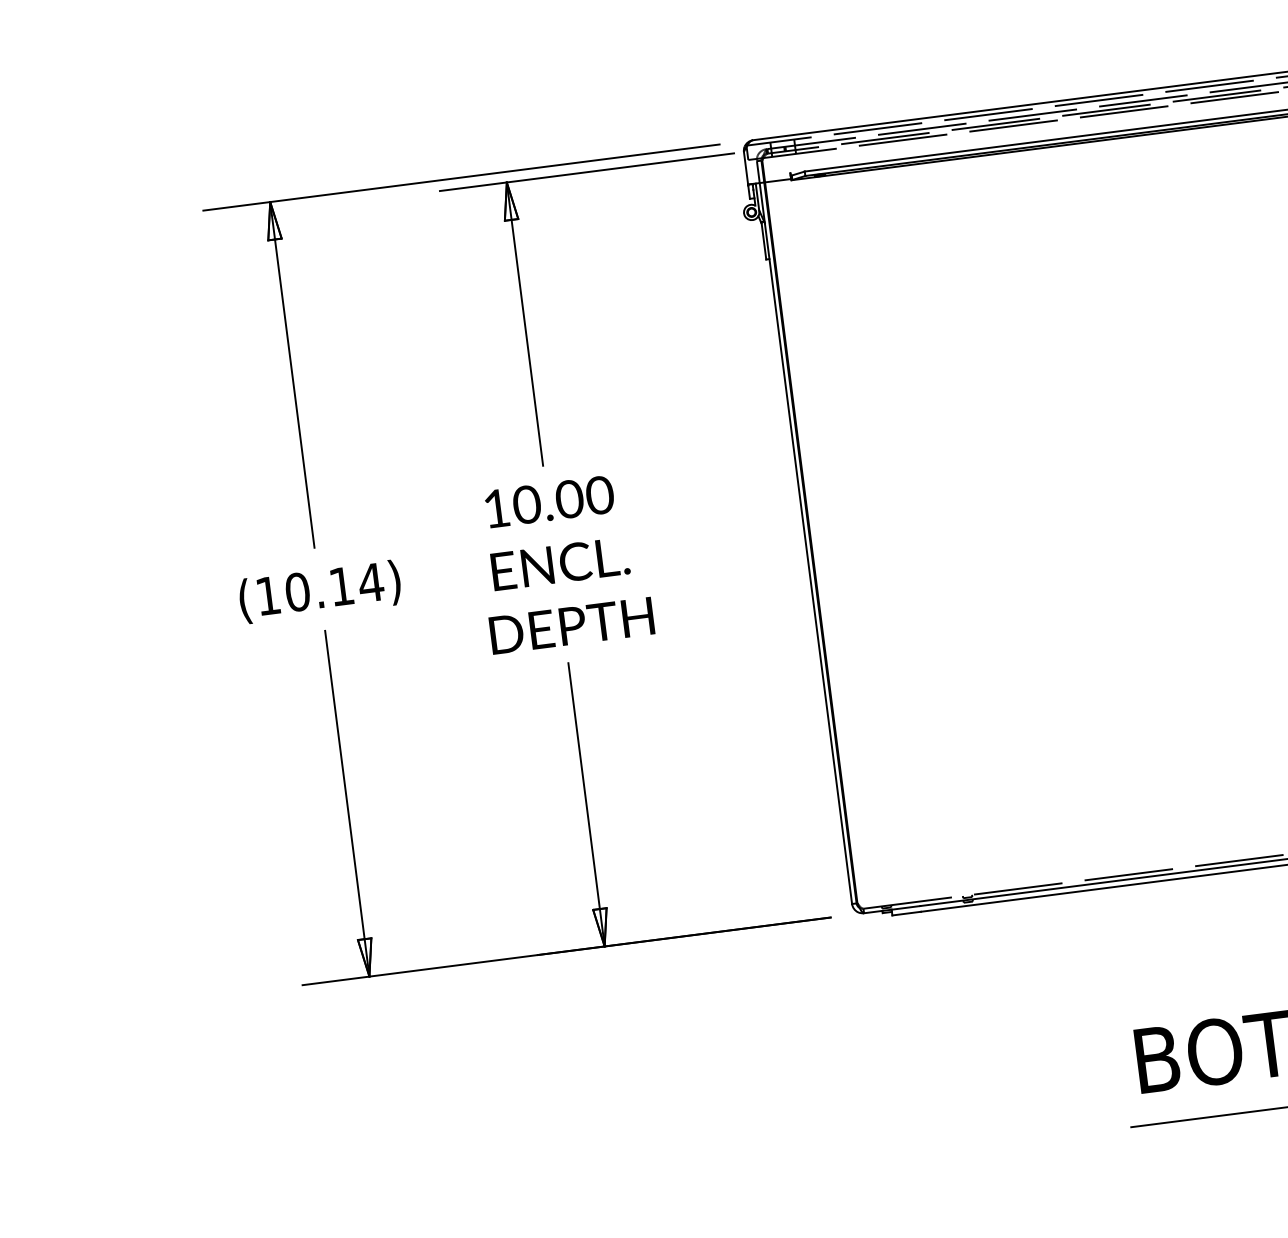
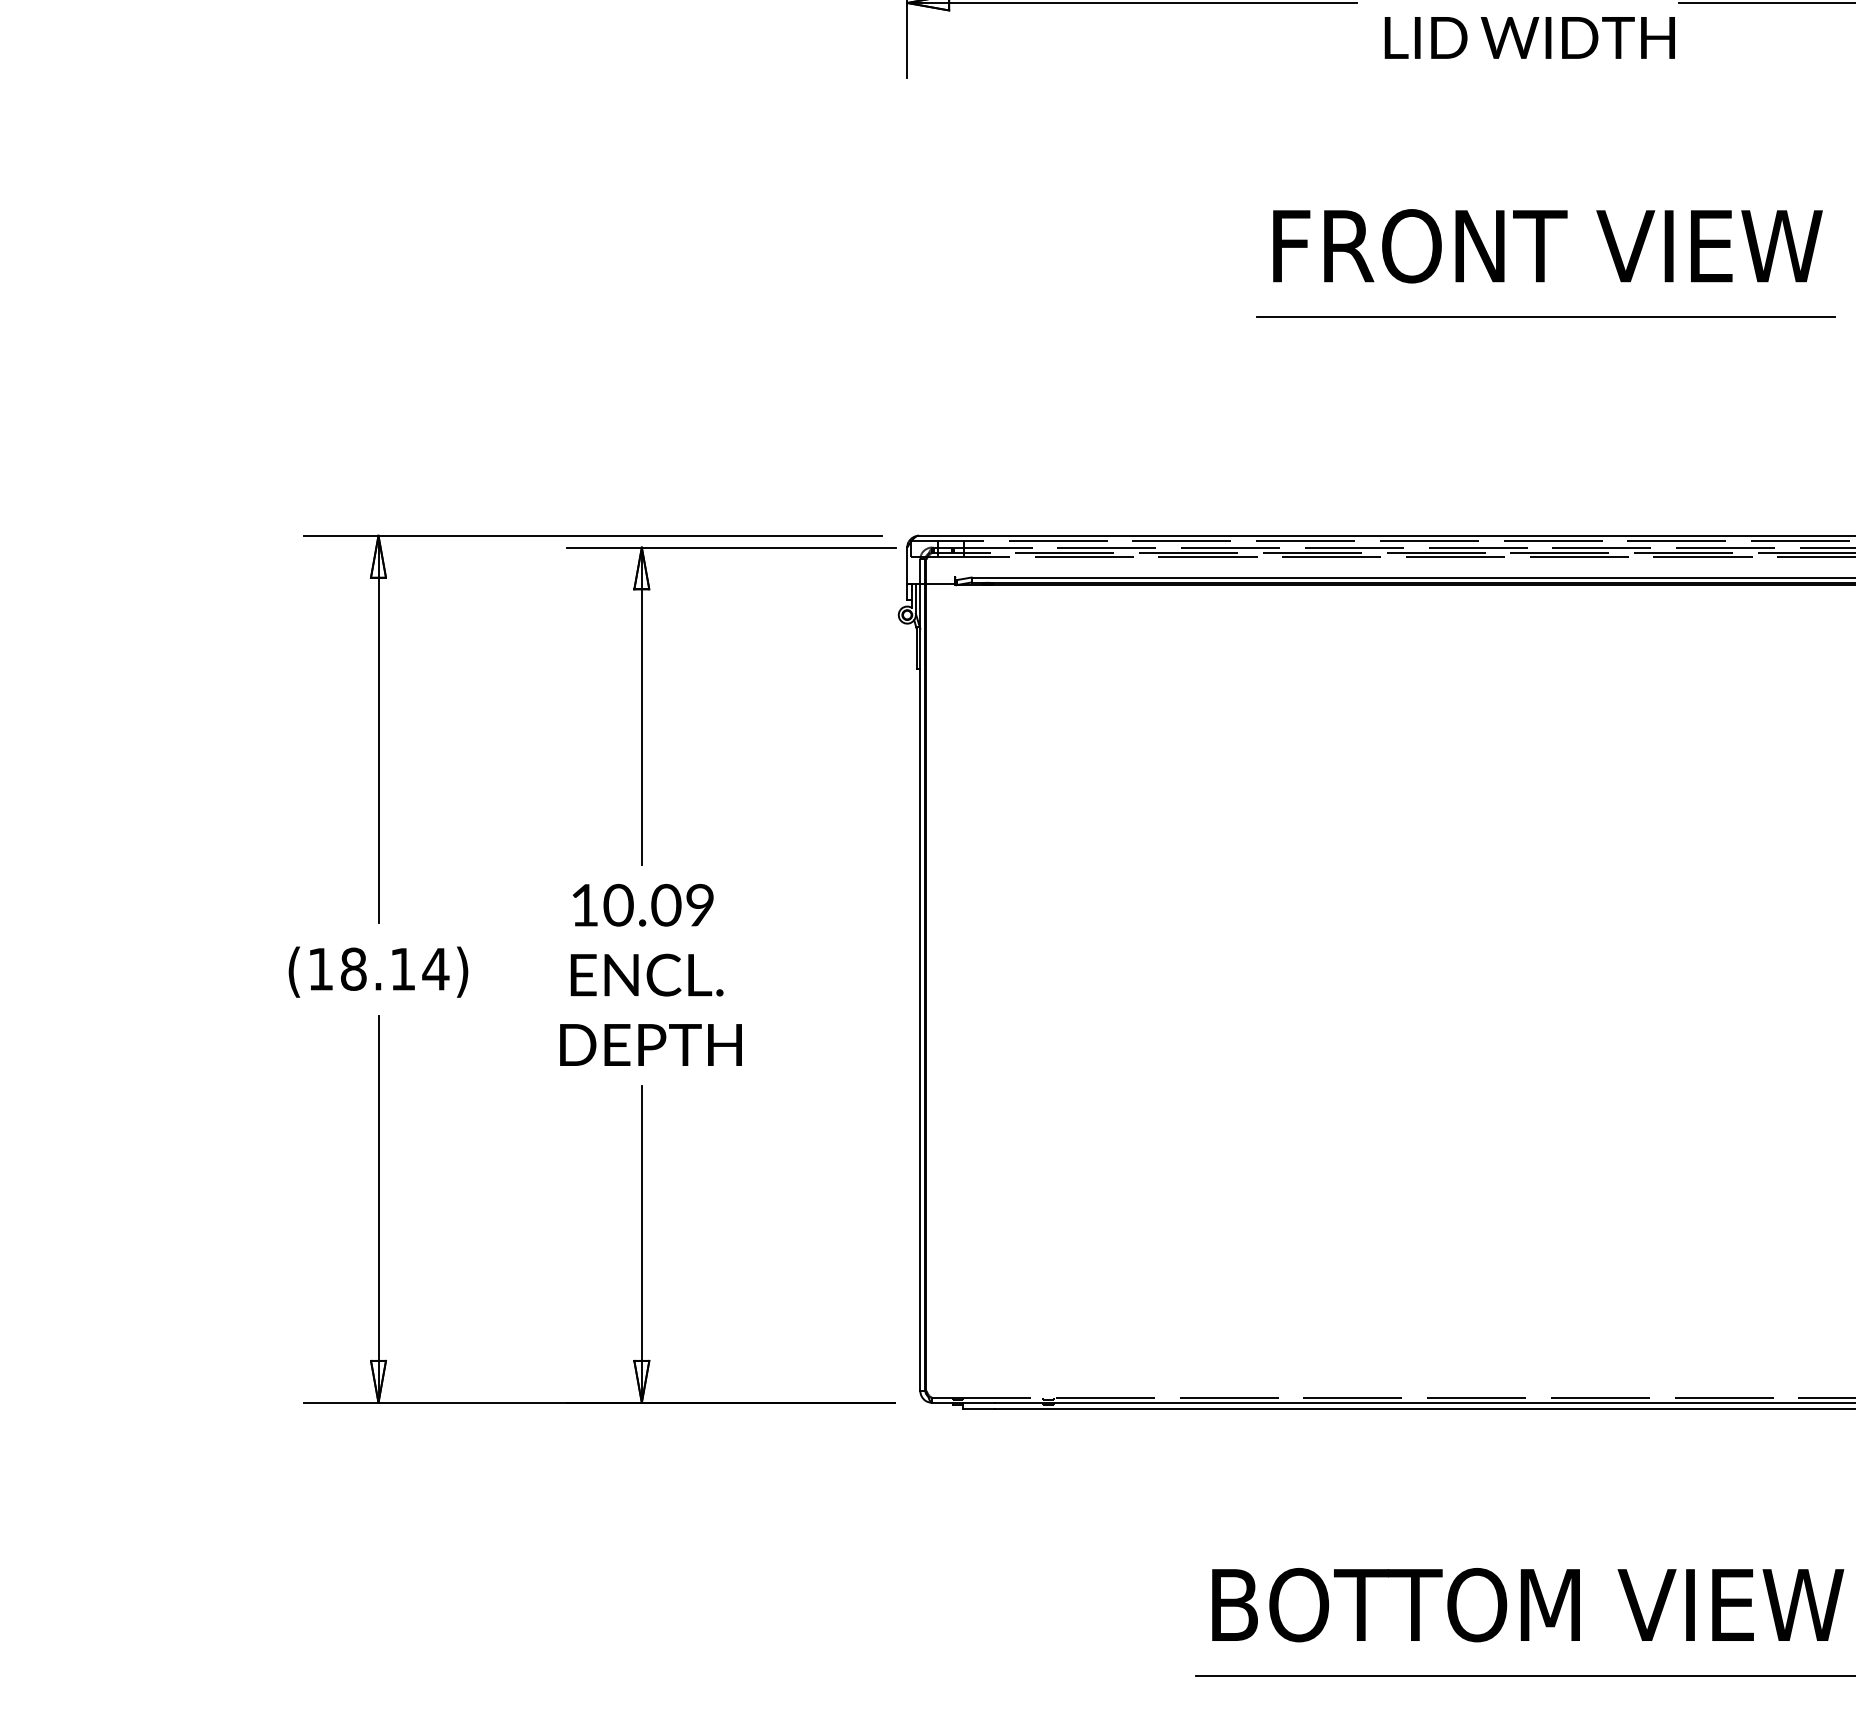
text: (600, 495) -> (700, 905), 10.00 -> 10.09
text: (297, 591) -> (353, 968), (10.14) -> (18.14)

